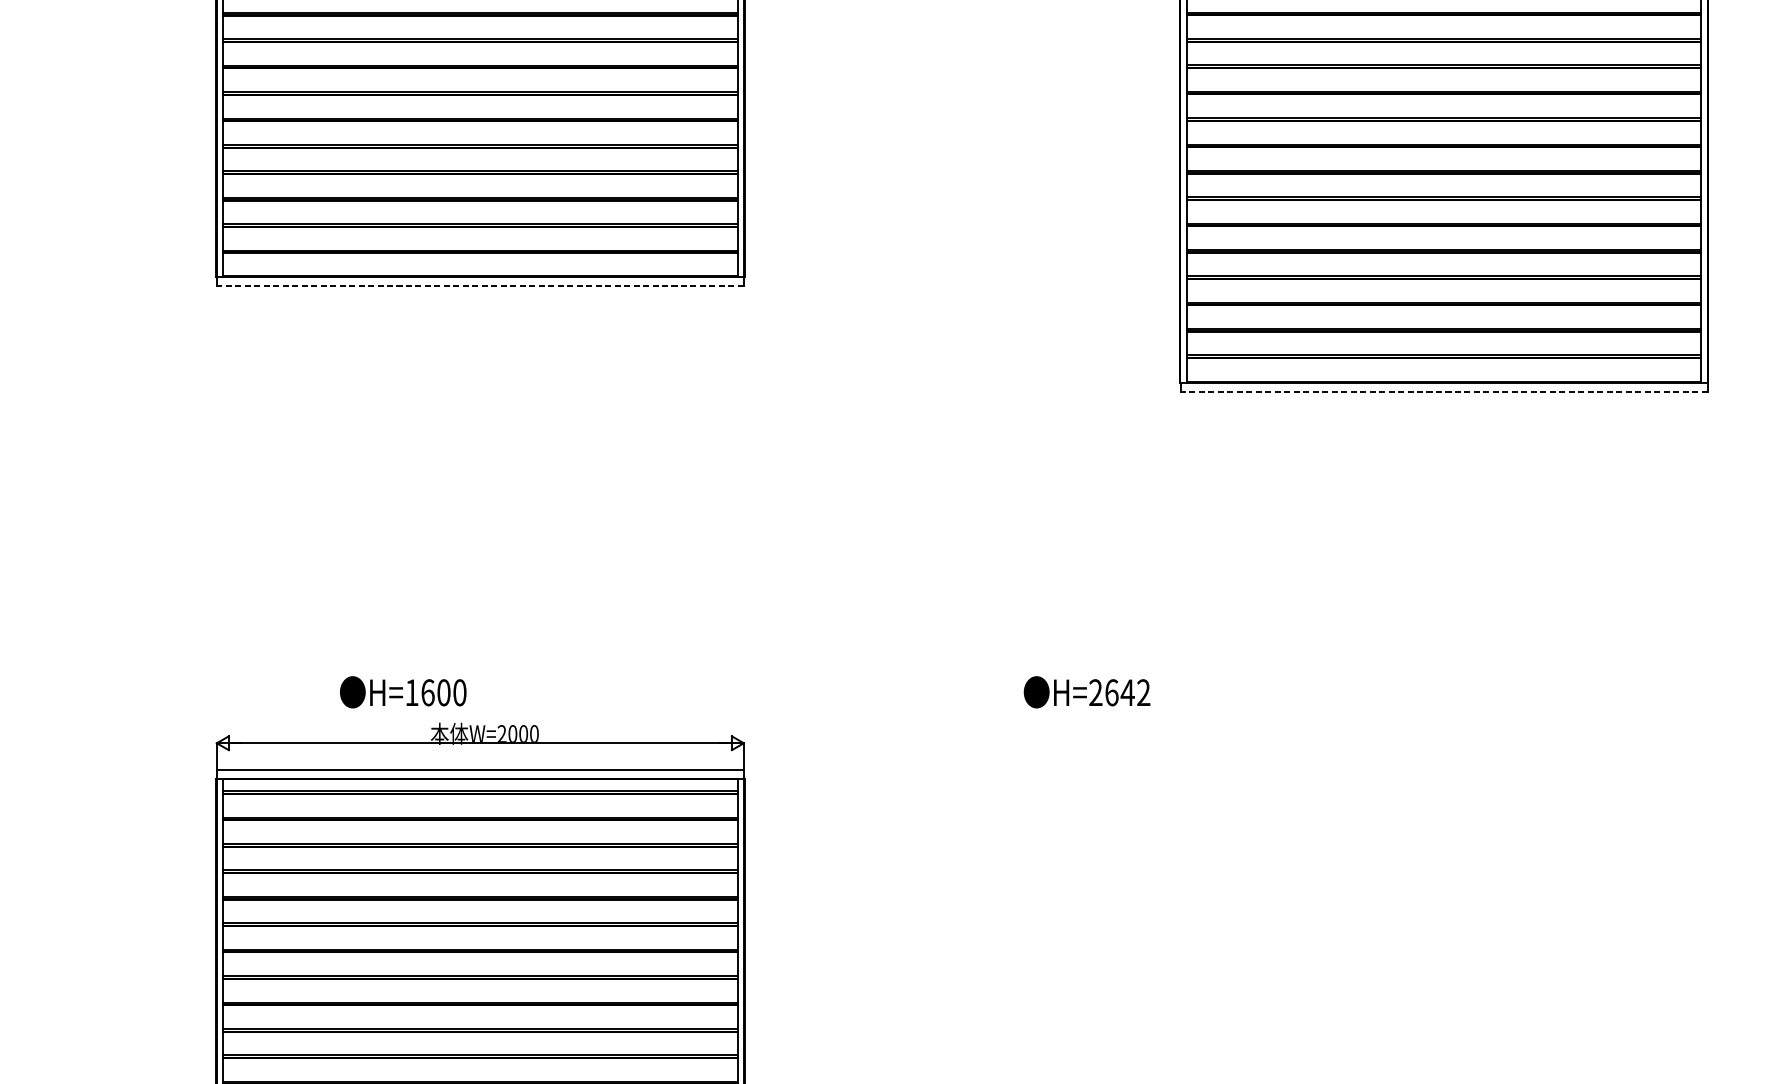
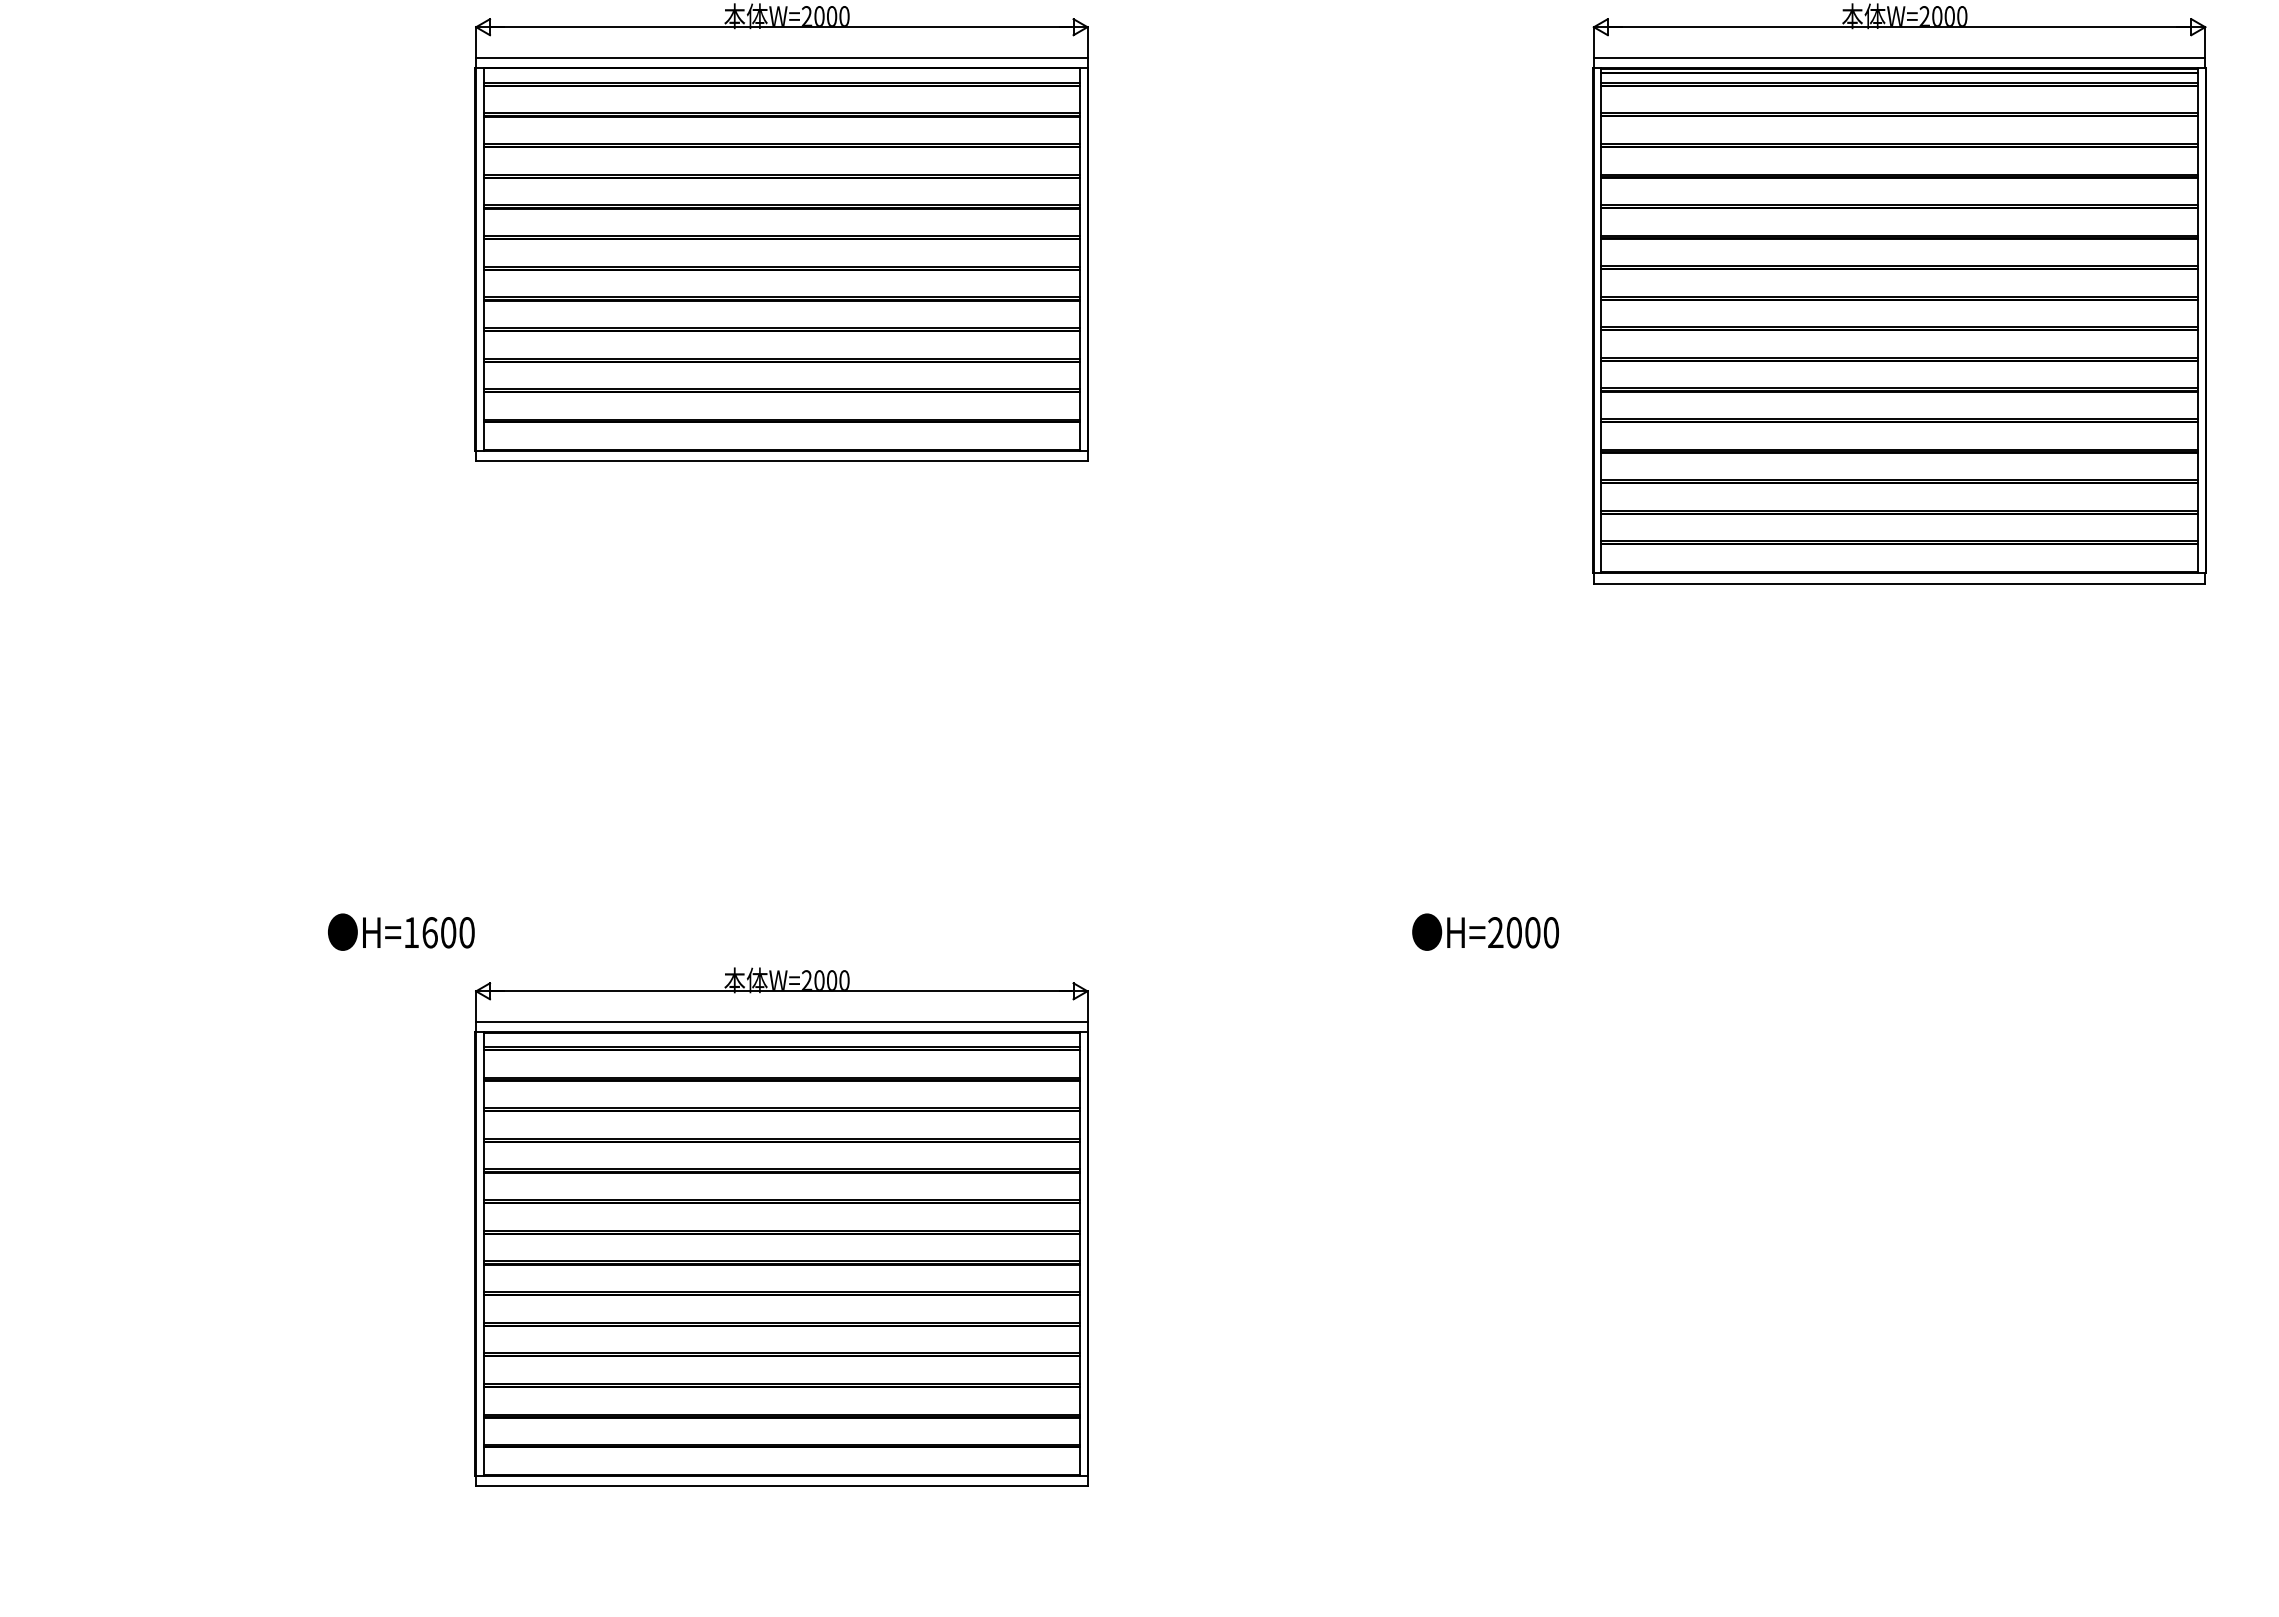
line: (480, 286) -> (781, 461), dashed -> solid
line: (1443, 391) -> (1899, 583), dashed -> solid
text: (403, 691) -> (401, 931), moved
text: (1127, 692) -> (1532, 932), H=2642 -> H=2000

